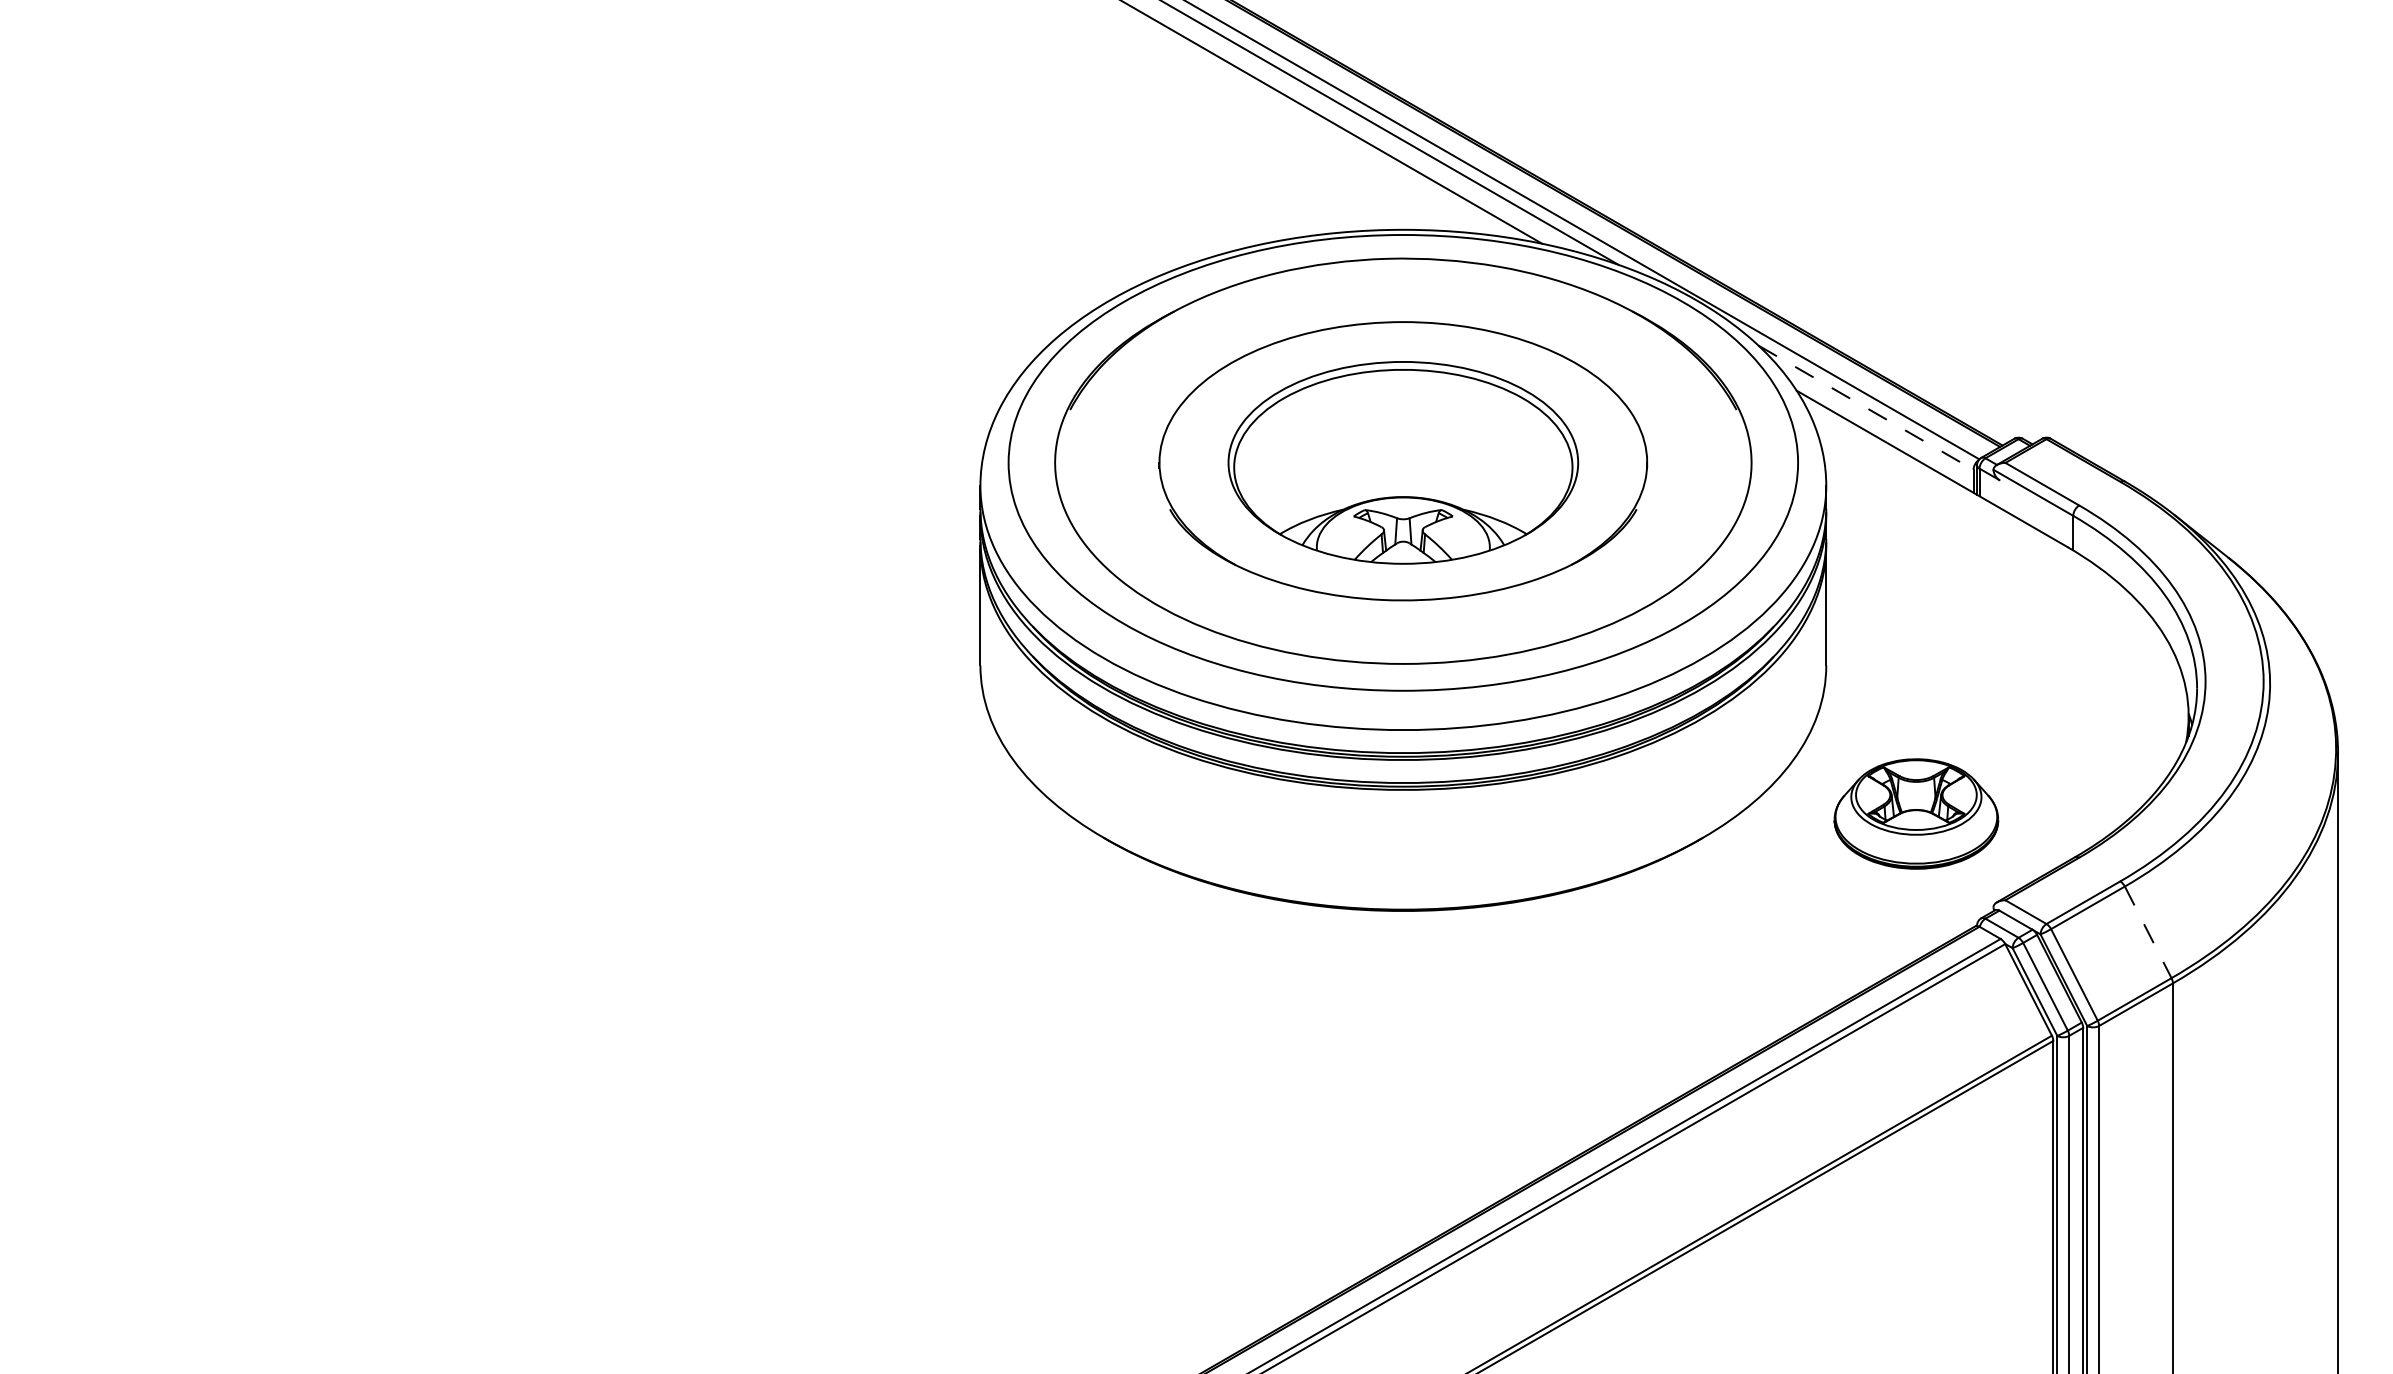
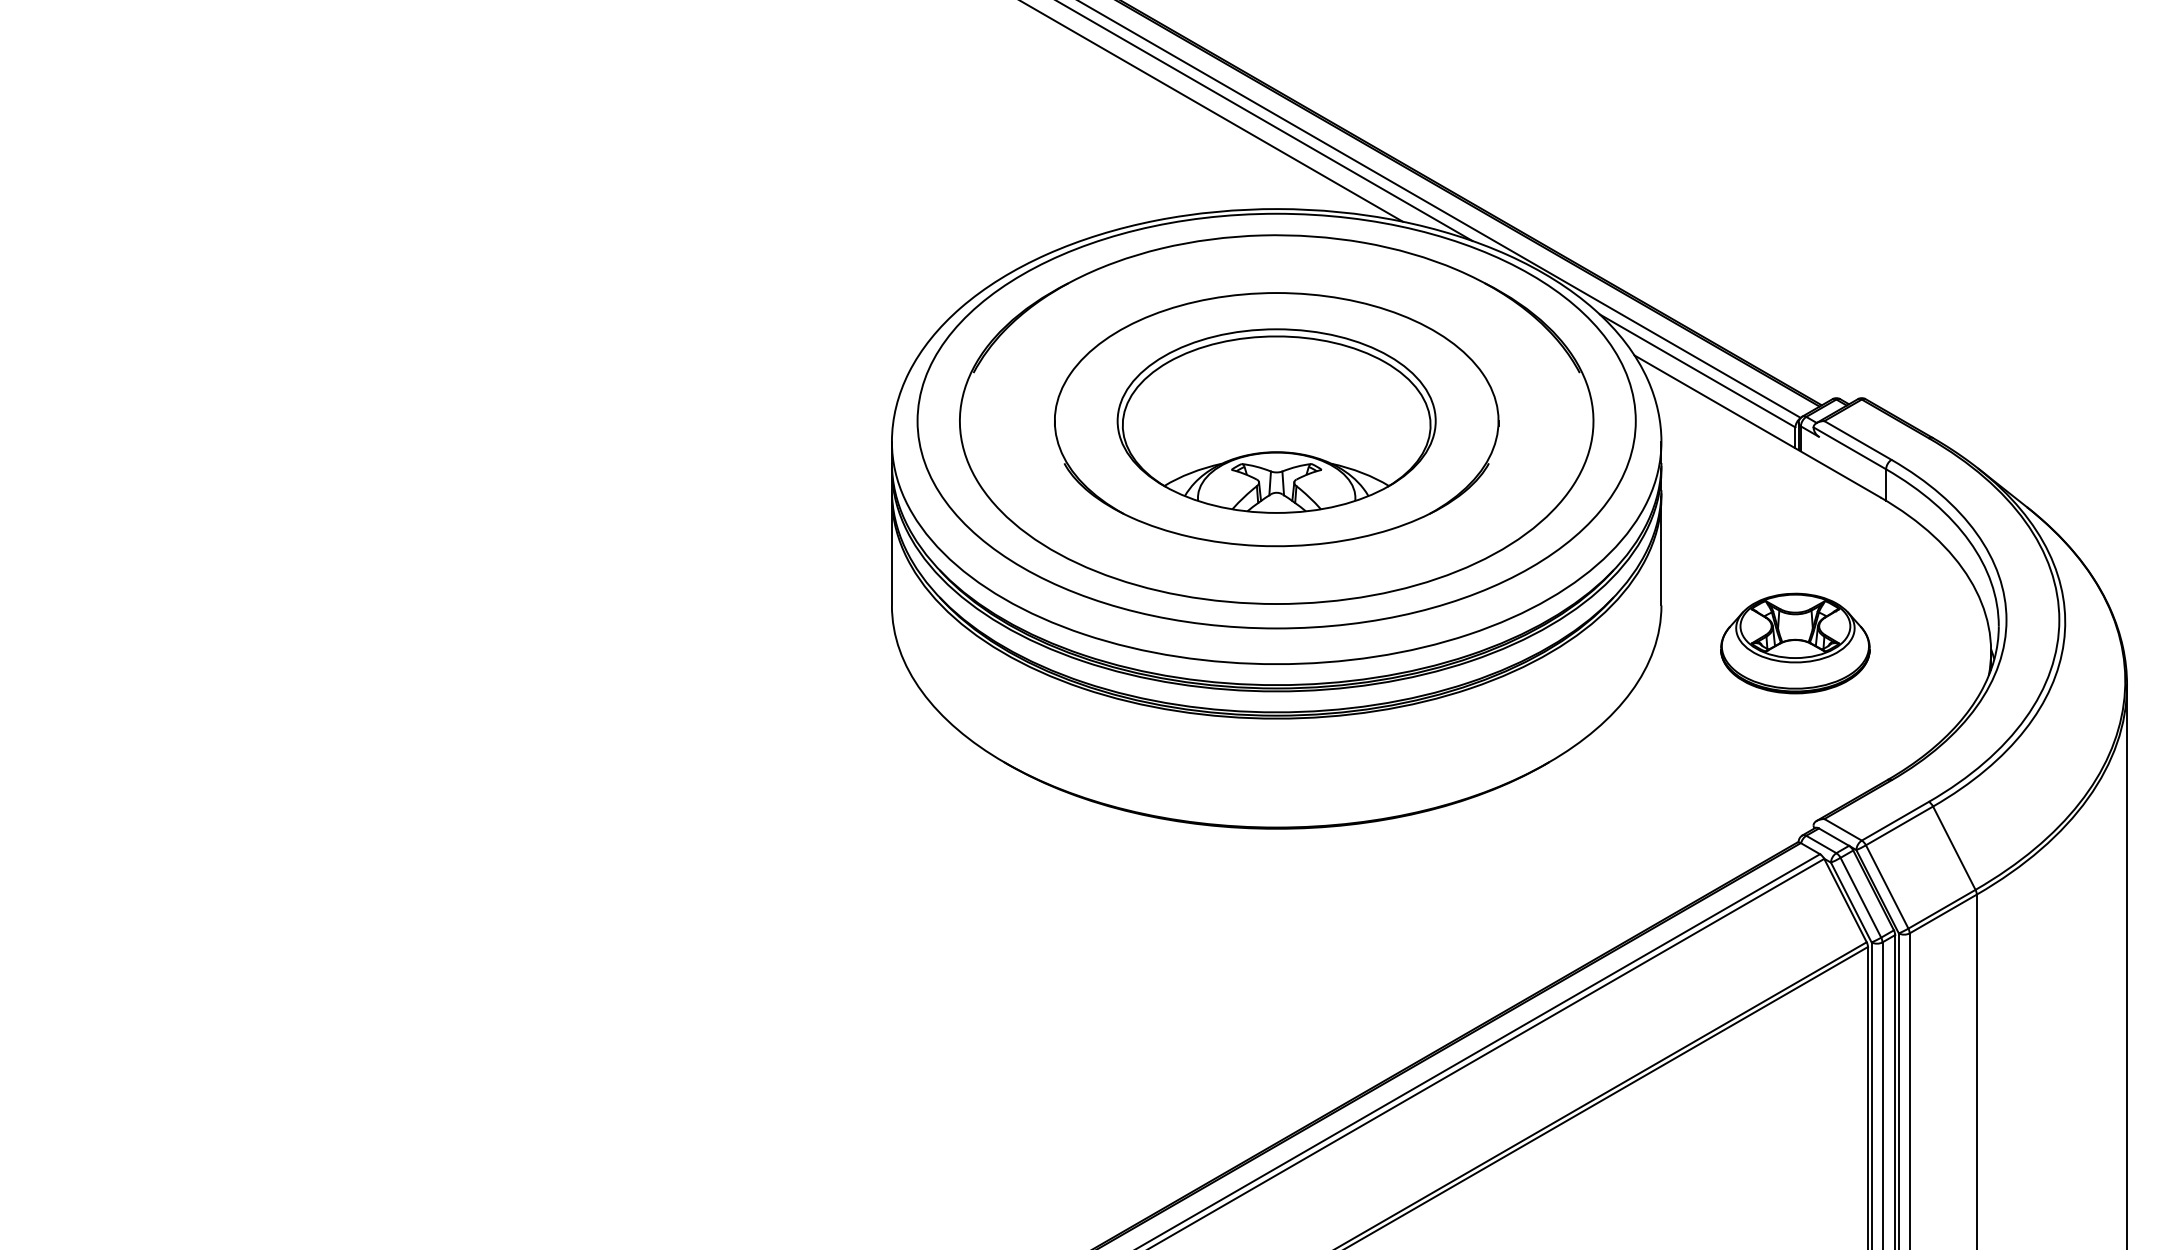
line: (1865, 407) -> (1697, 370), dashed -> solid
part: (1916, 813) -> (1795, 643), moved
line: (2148, 932) -> (1954, 848), dashed -> solid

